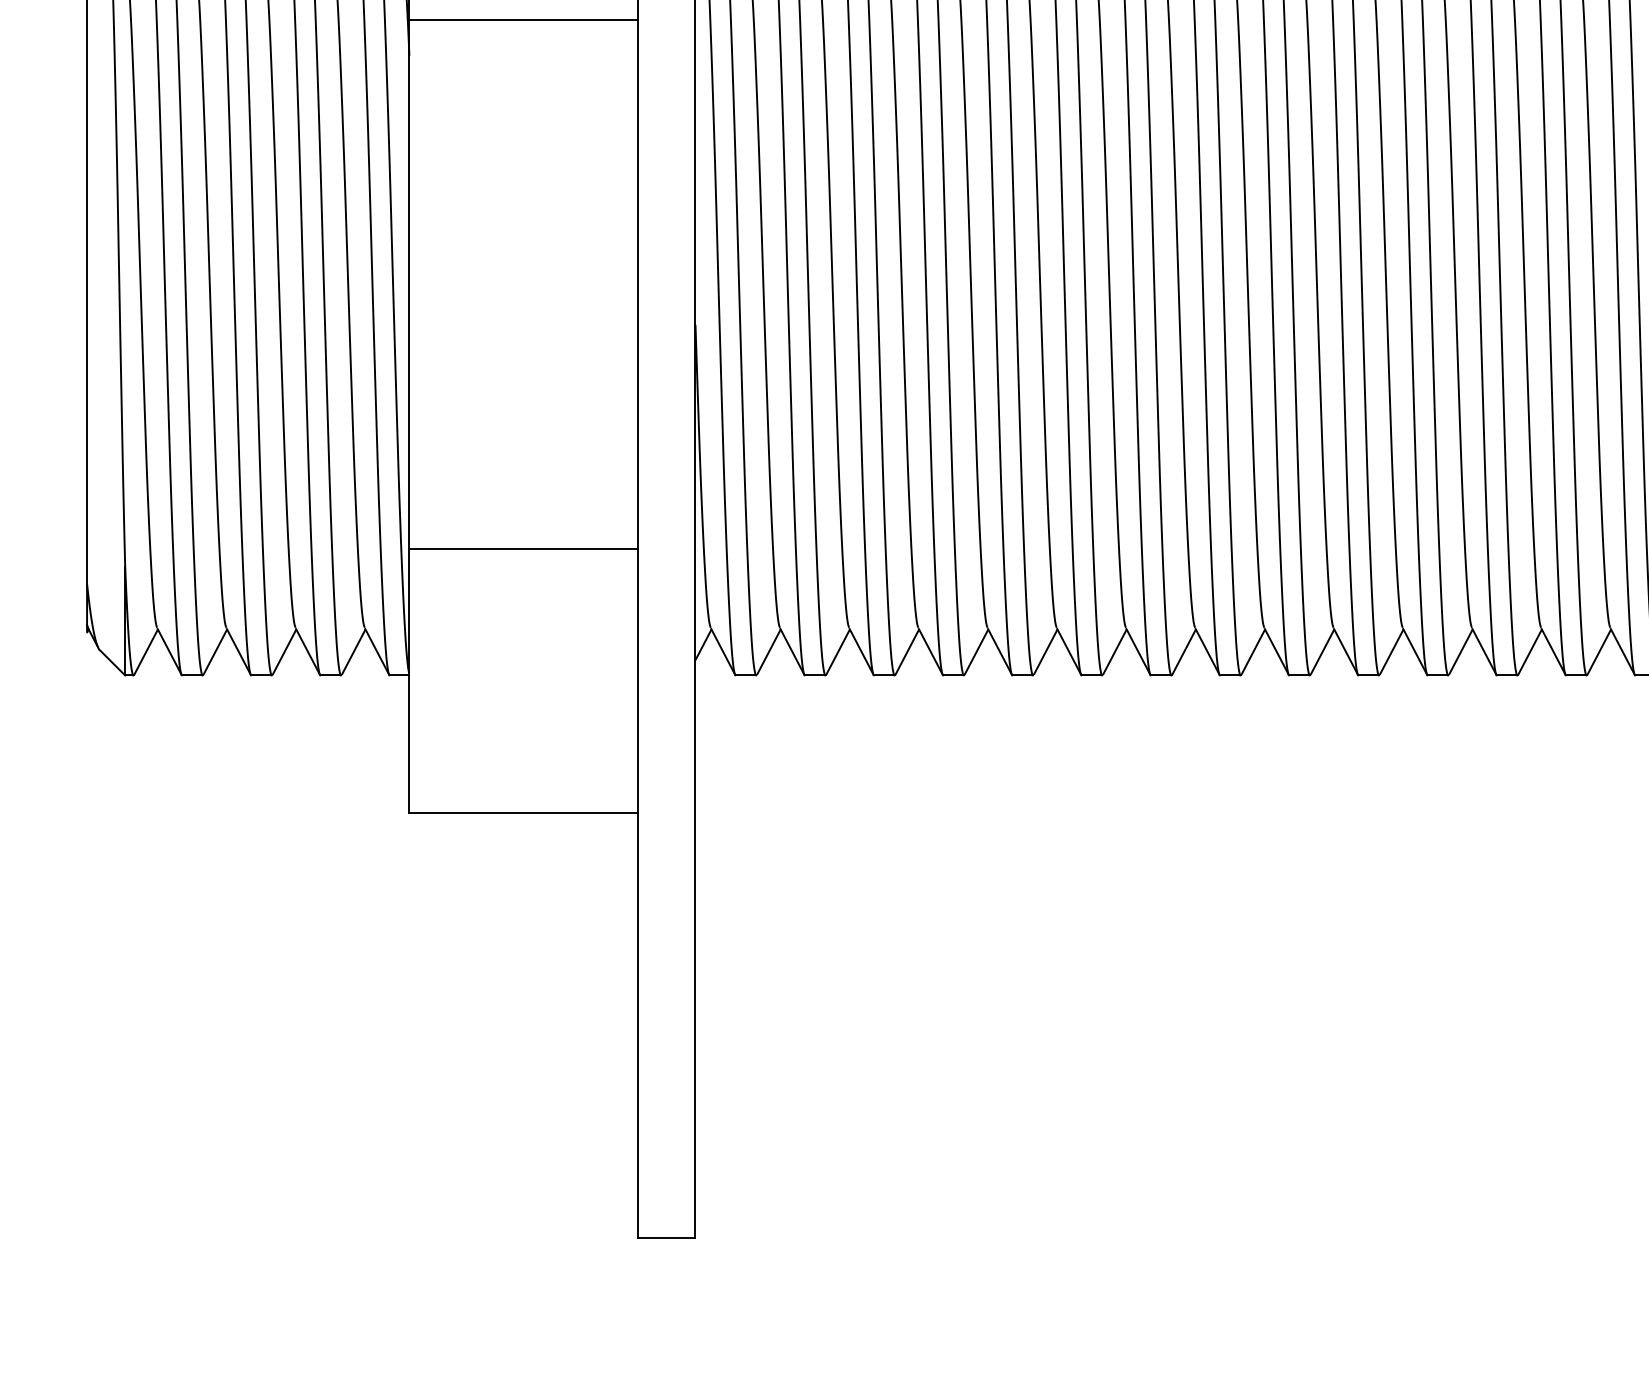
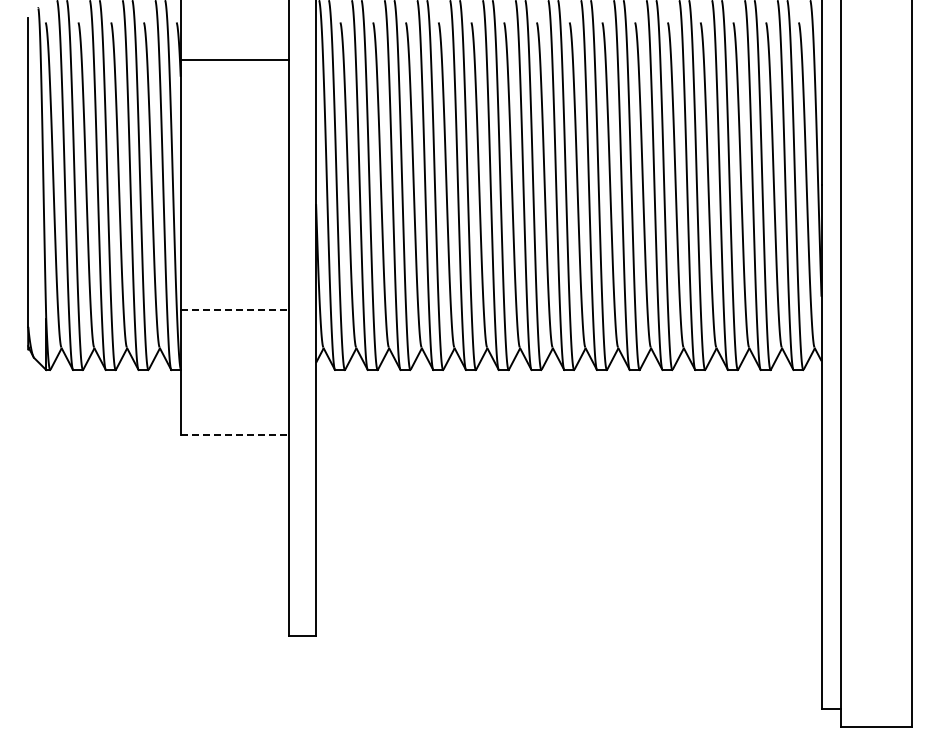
line: (525, 549) -> (235, 310), solid -> dashed
line: (525, 813) -> (235, 435), solid -> dashed

